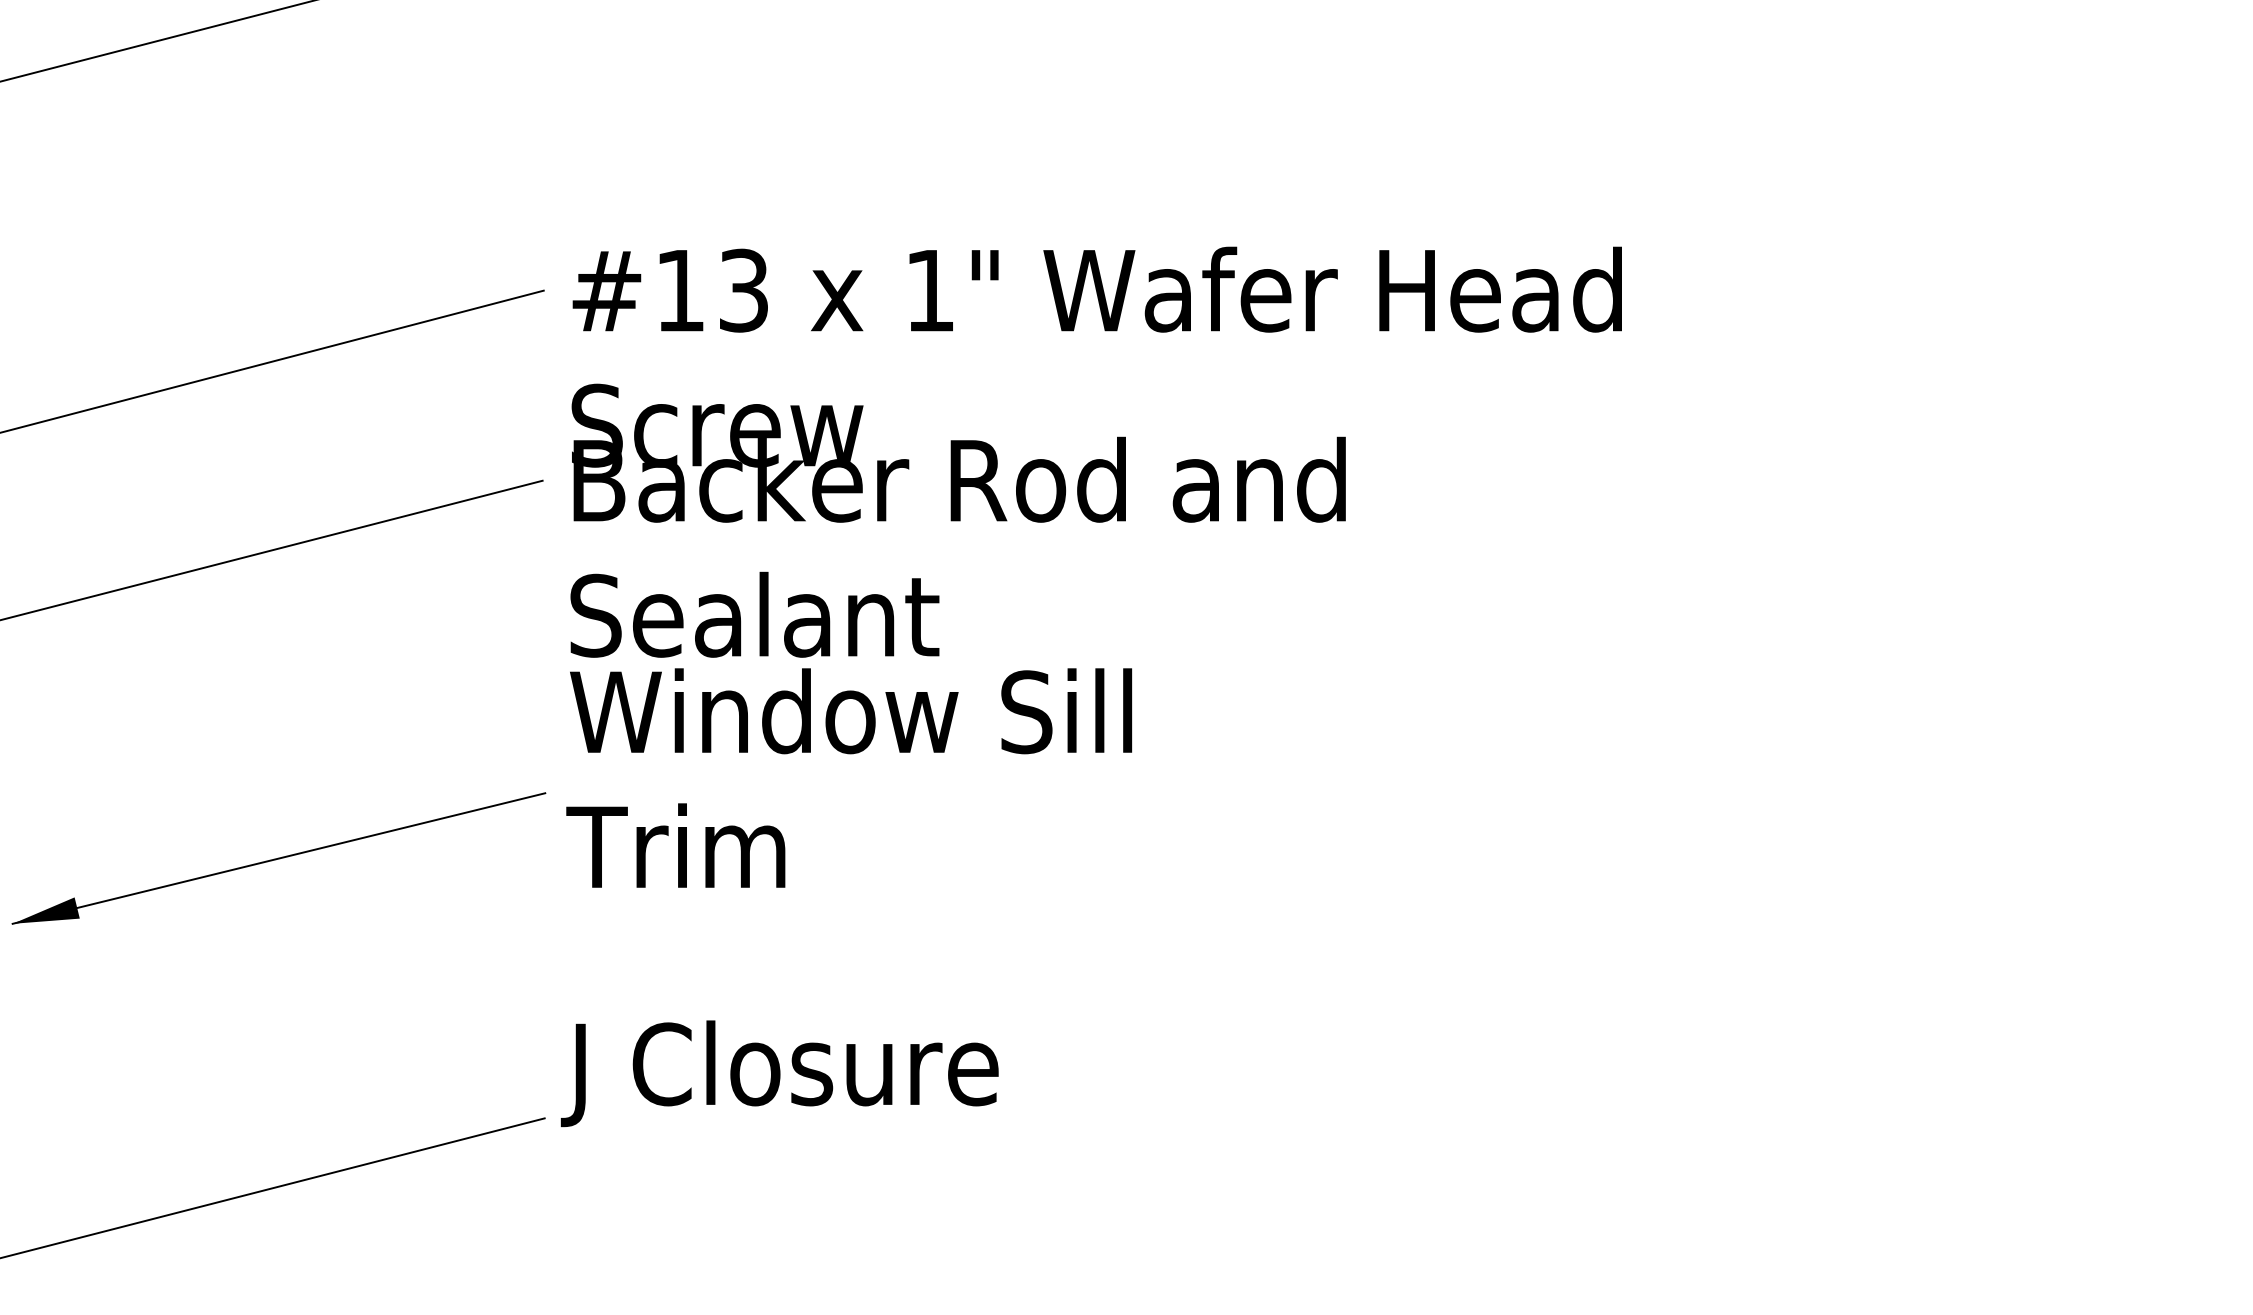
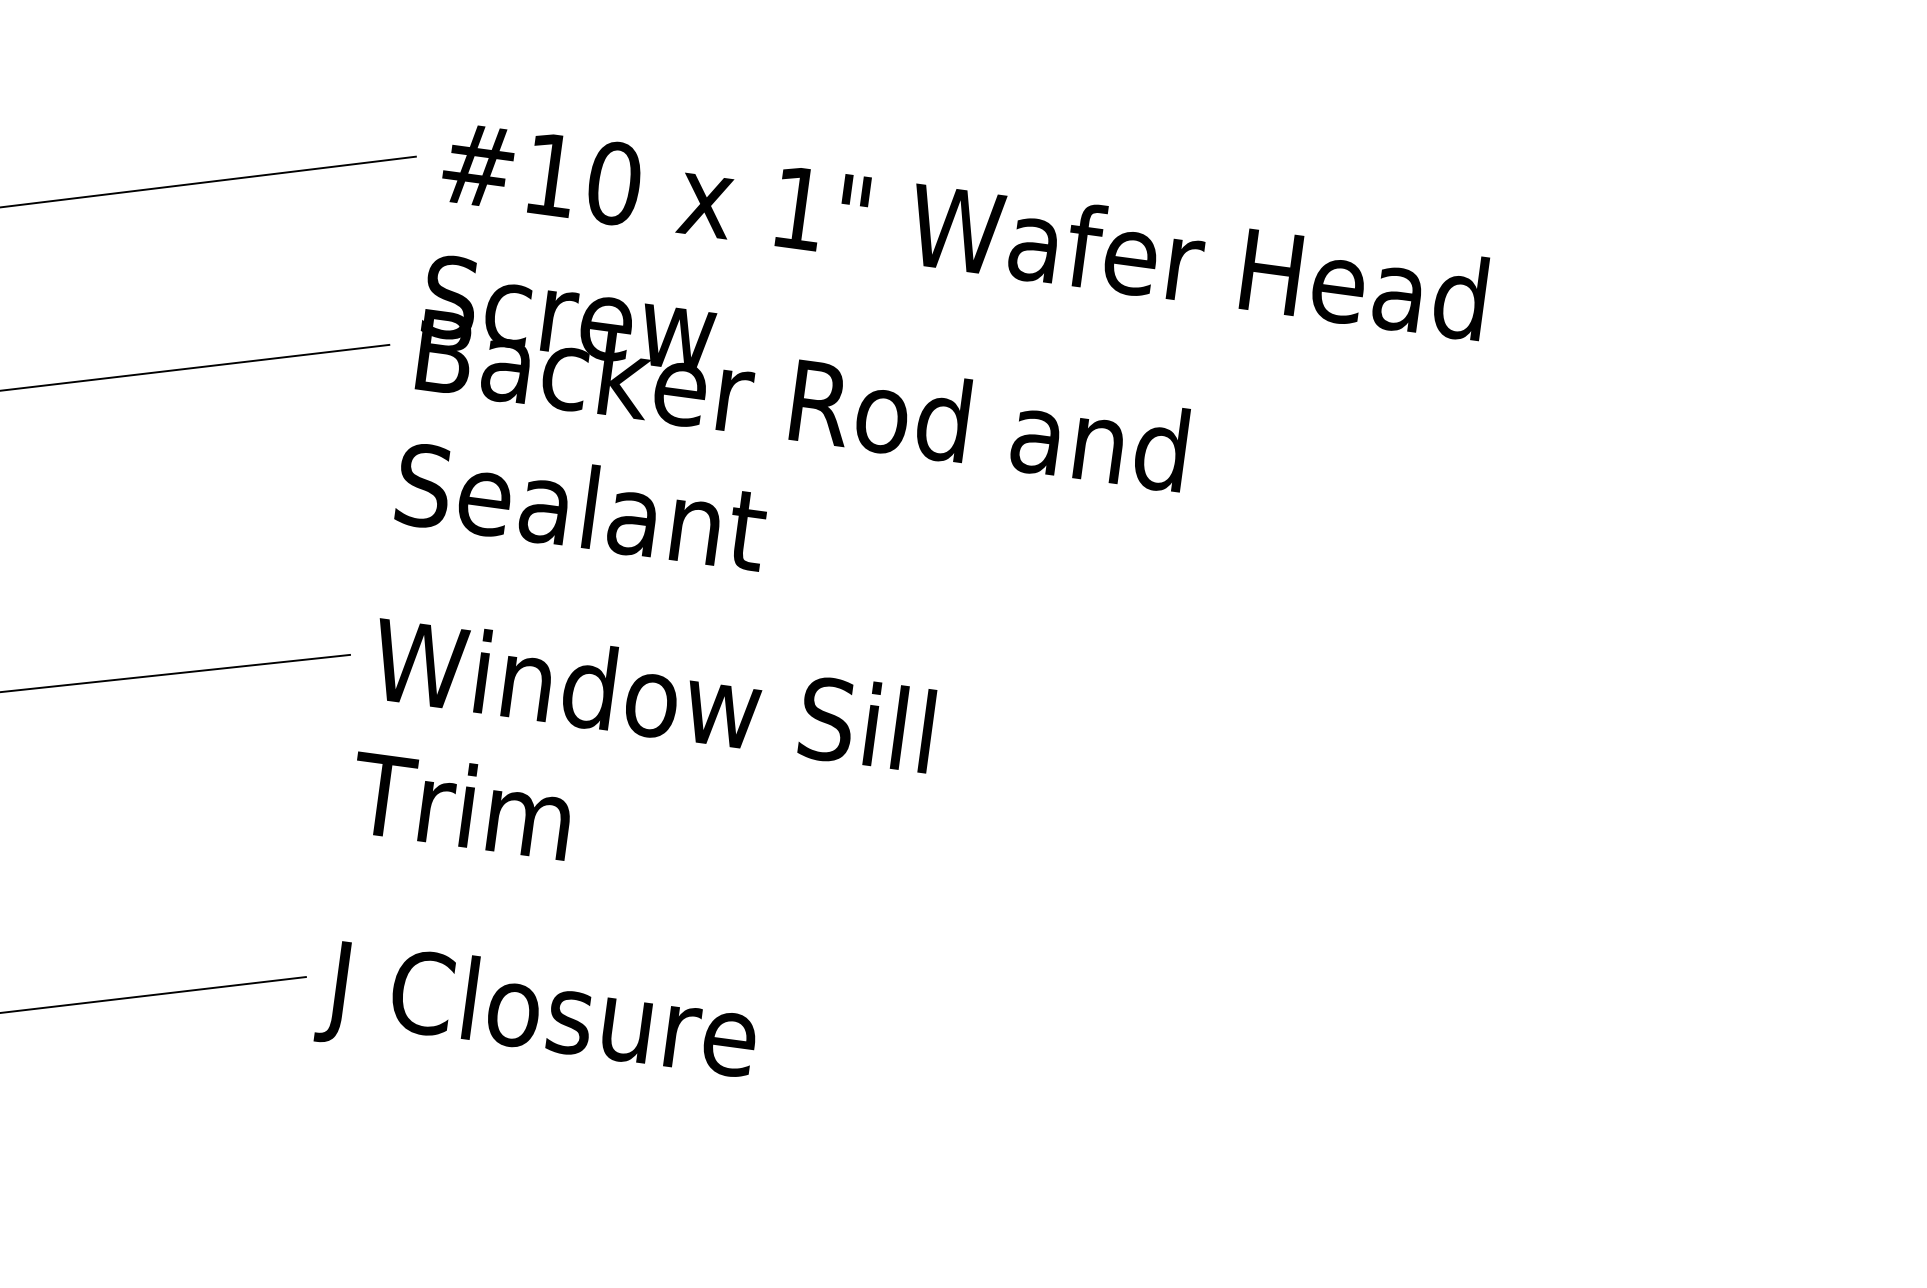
text: (744, 290) -> (614, 183), #13 -> #10
text: (849, 777) -> (642, 760), moved
text: (779, 1073) -> (537, 1017), moved

